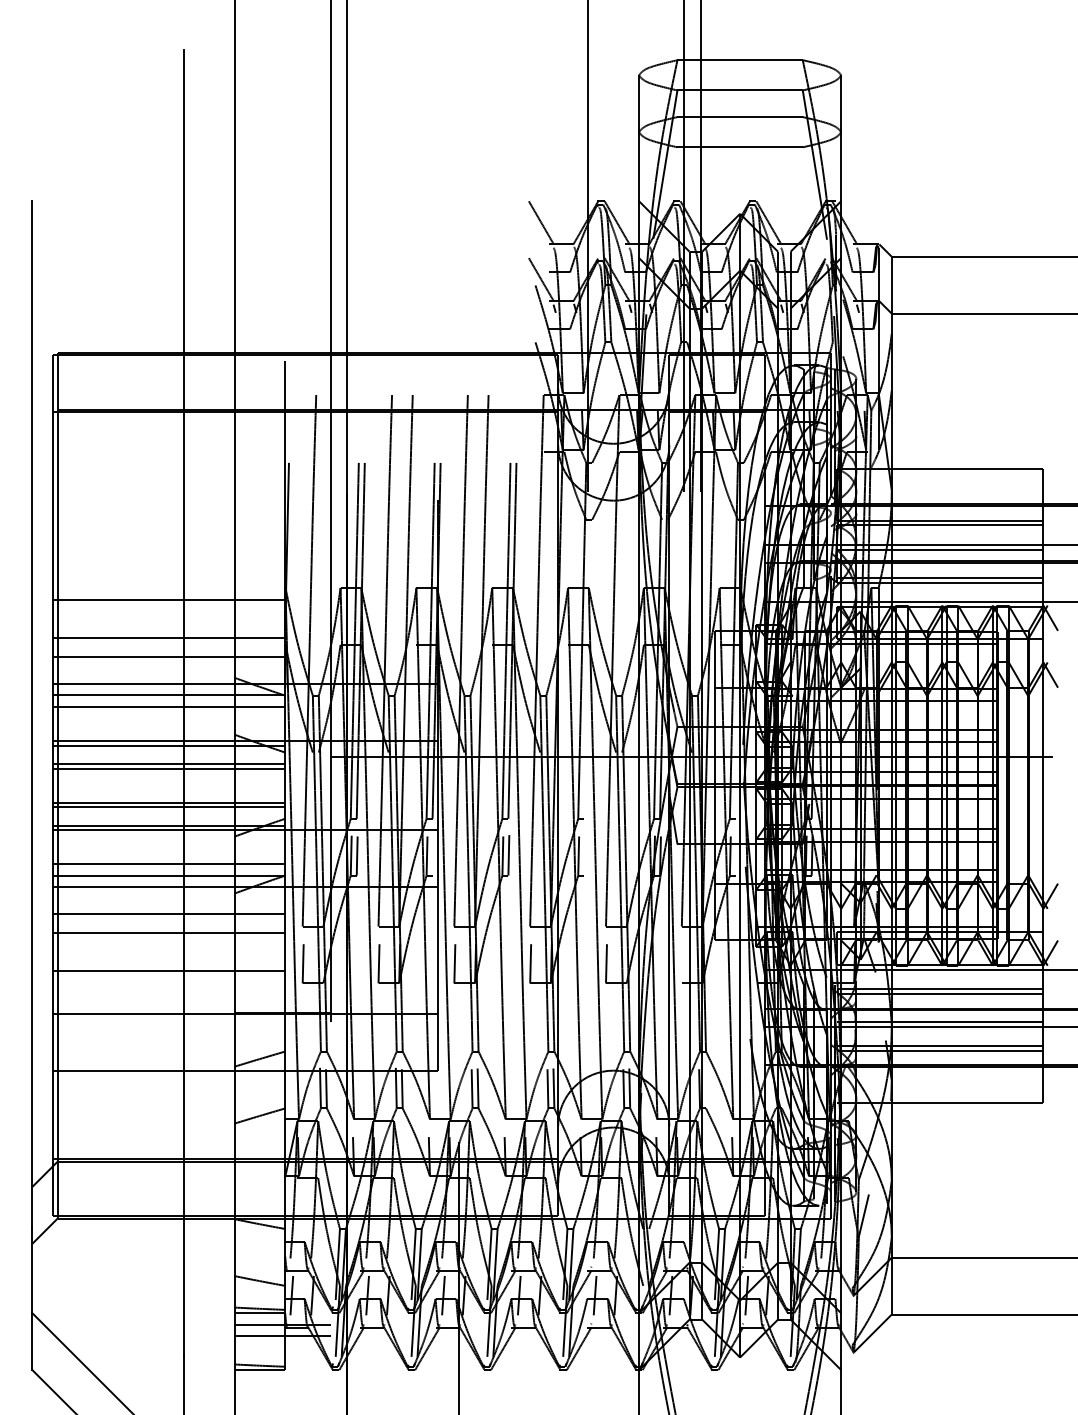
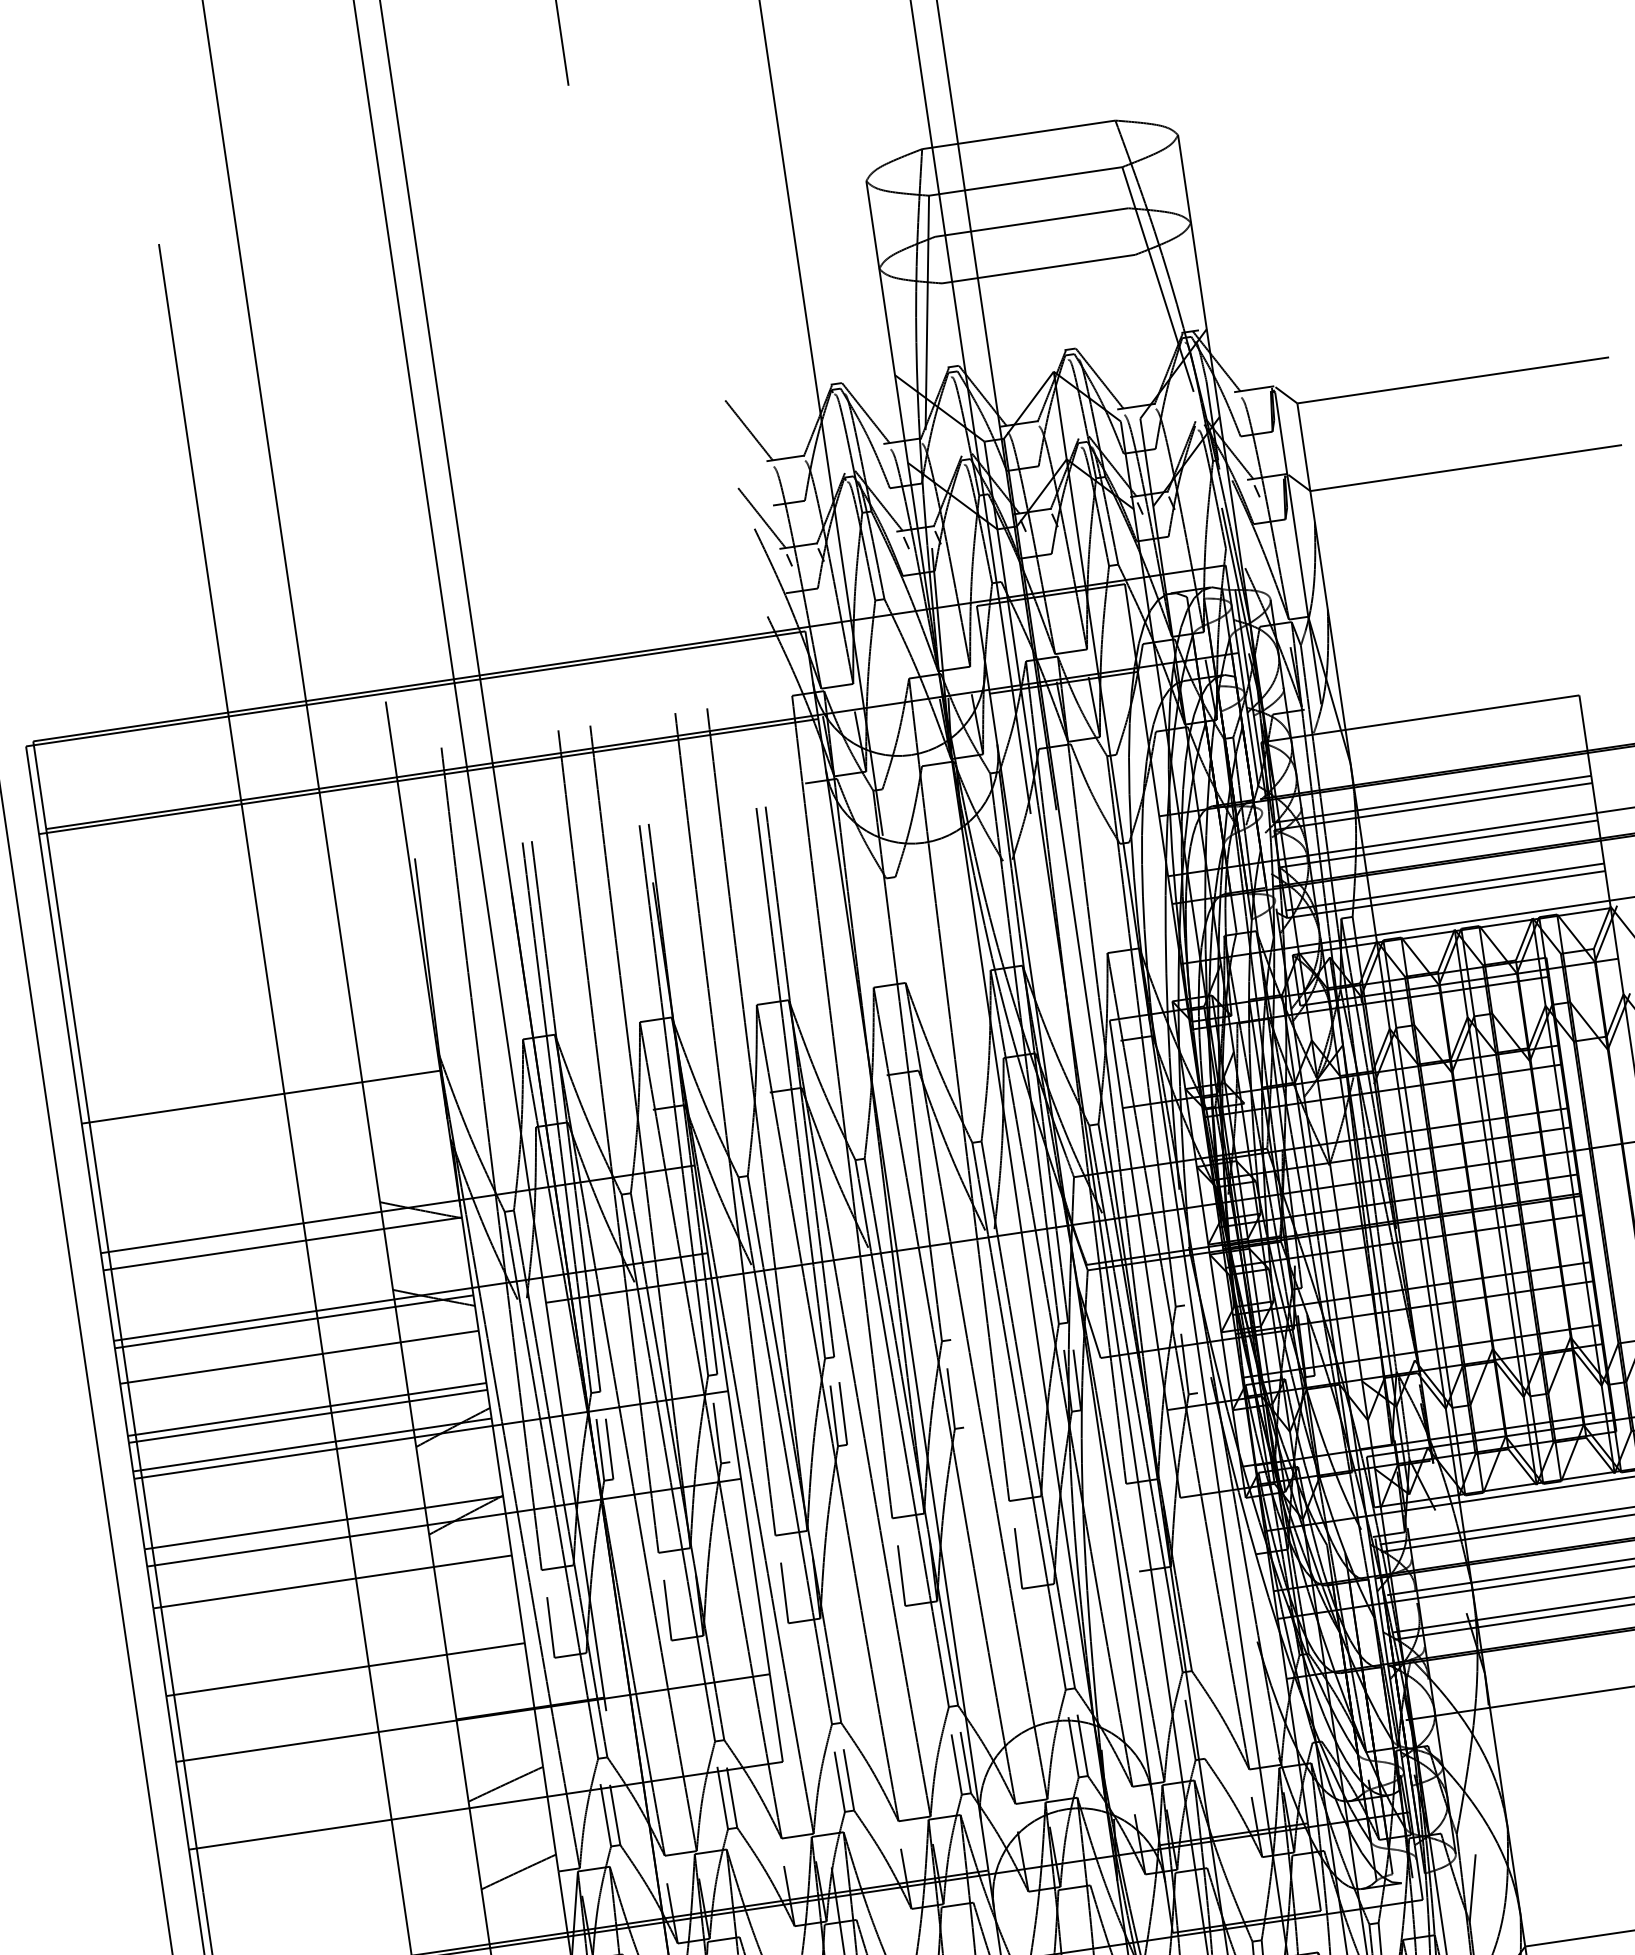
line: (168, 638) -> (269, 1156), removed
line: (168, 656) -> (273, 1184), removed
line: (168, 707) -> (284, 1262), removed
line: (168, 764) -> (297, 1350), removed
line: (168, 863) -> (320, 1503), removed
line: (168, 933) -> (336, 1611), removed

